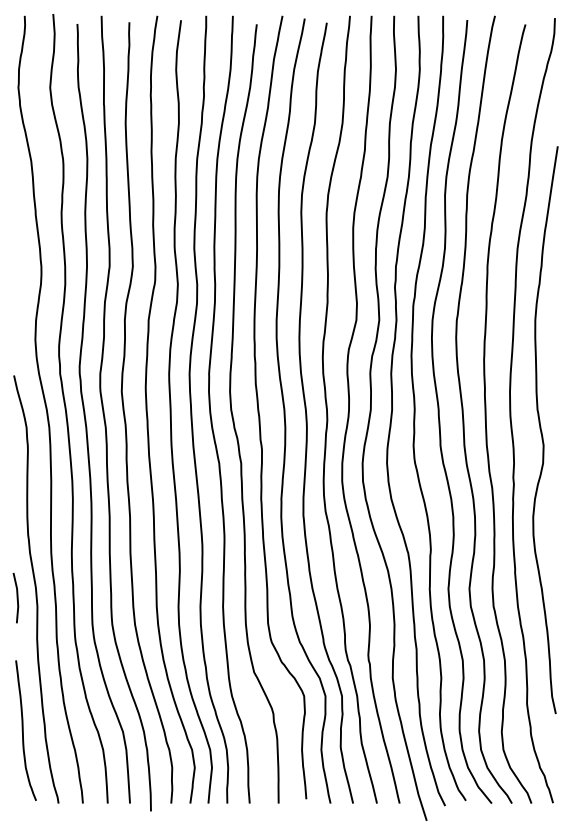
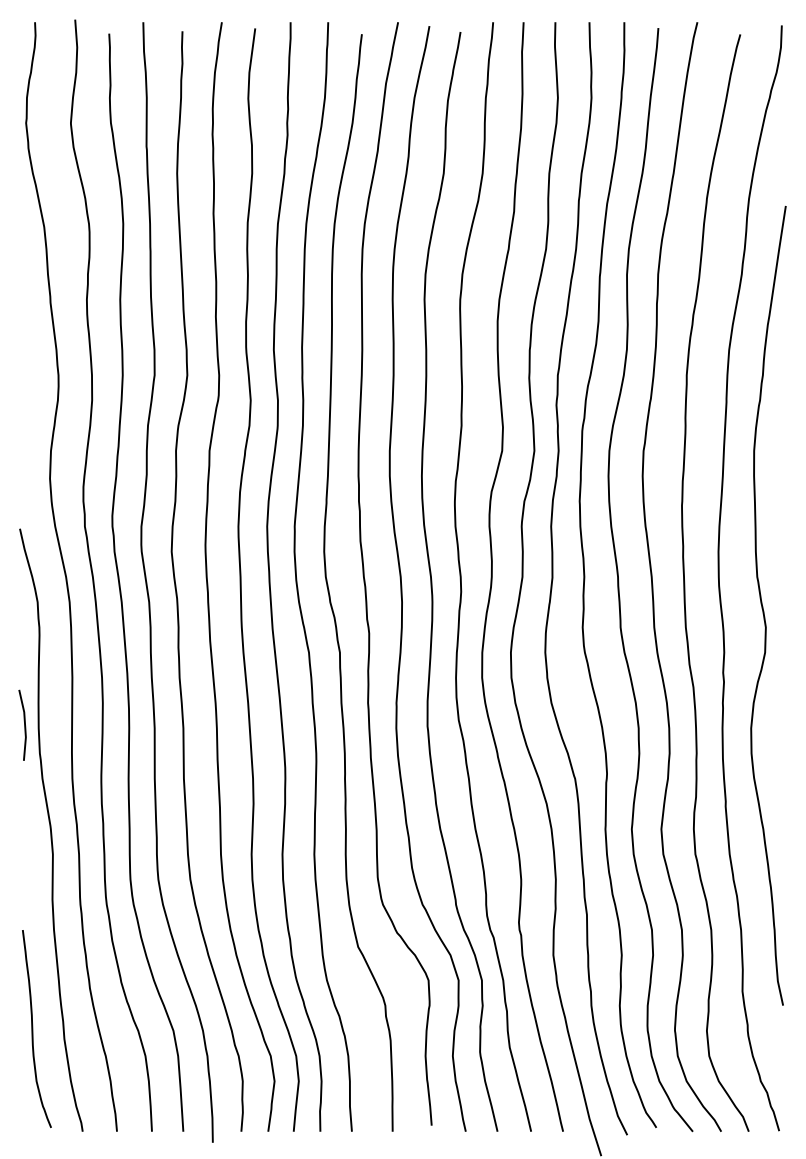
line: (17, 597) -> (24, 724), moved

